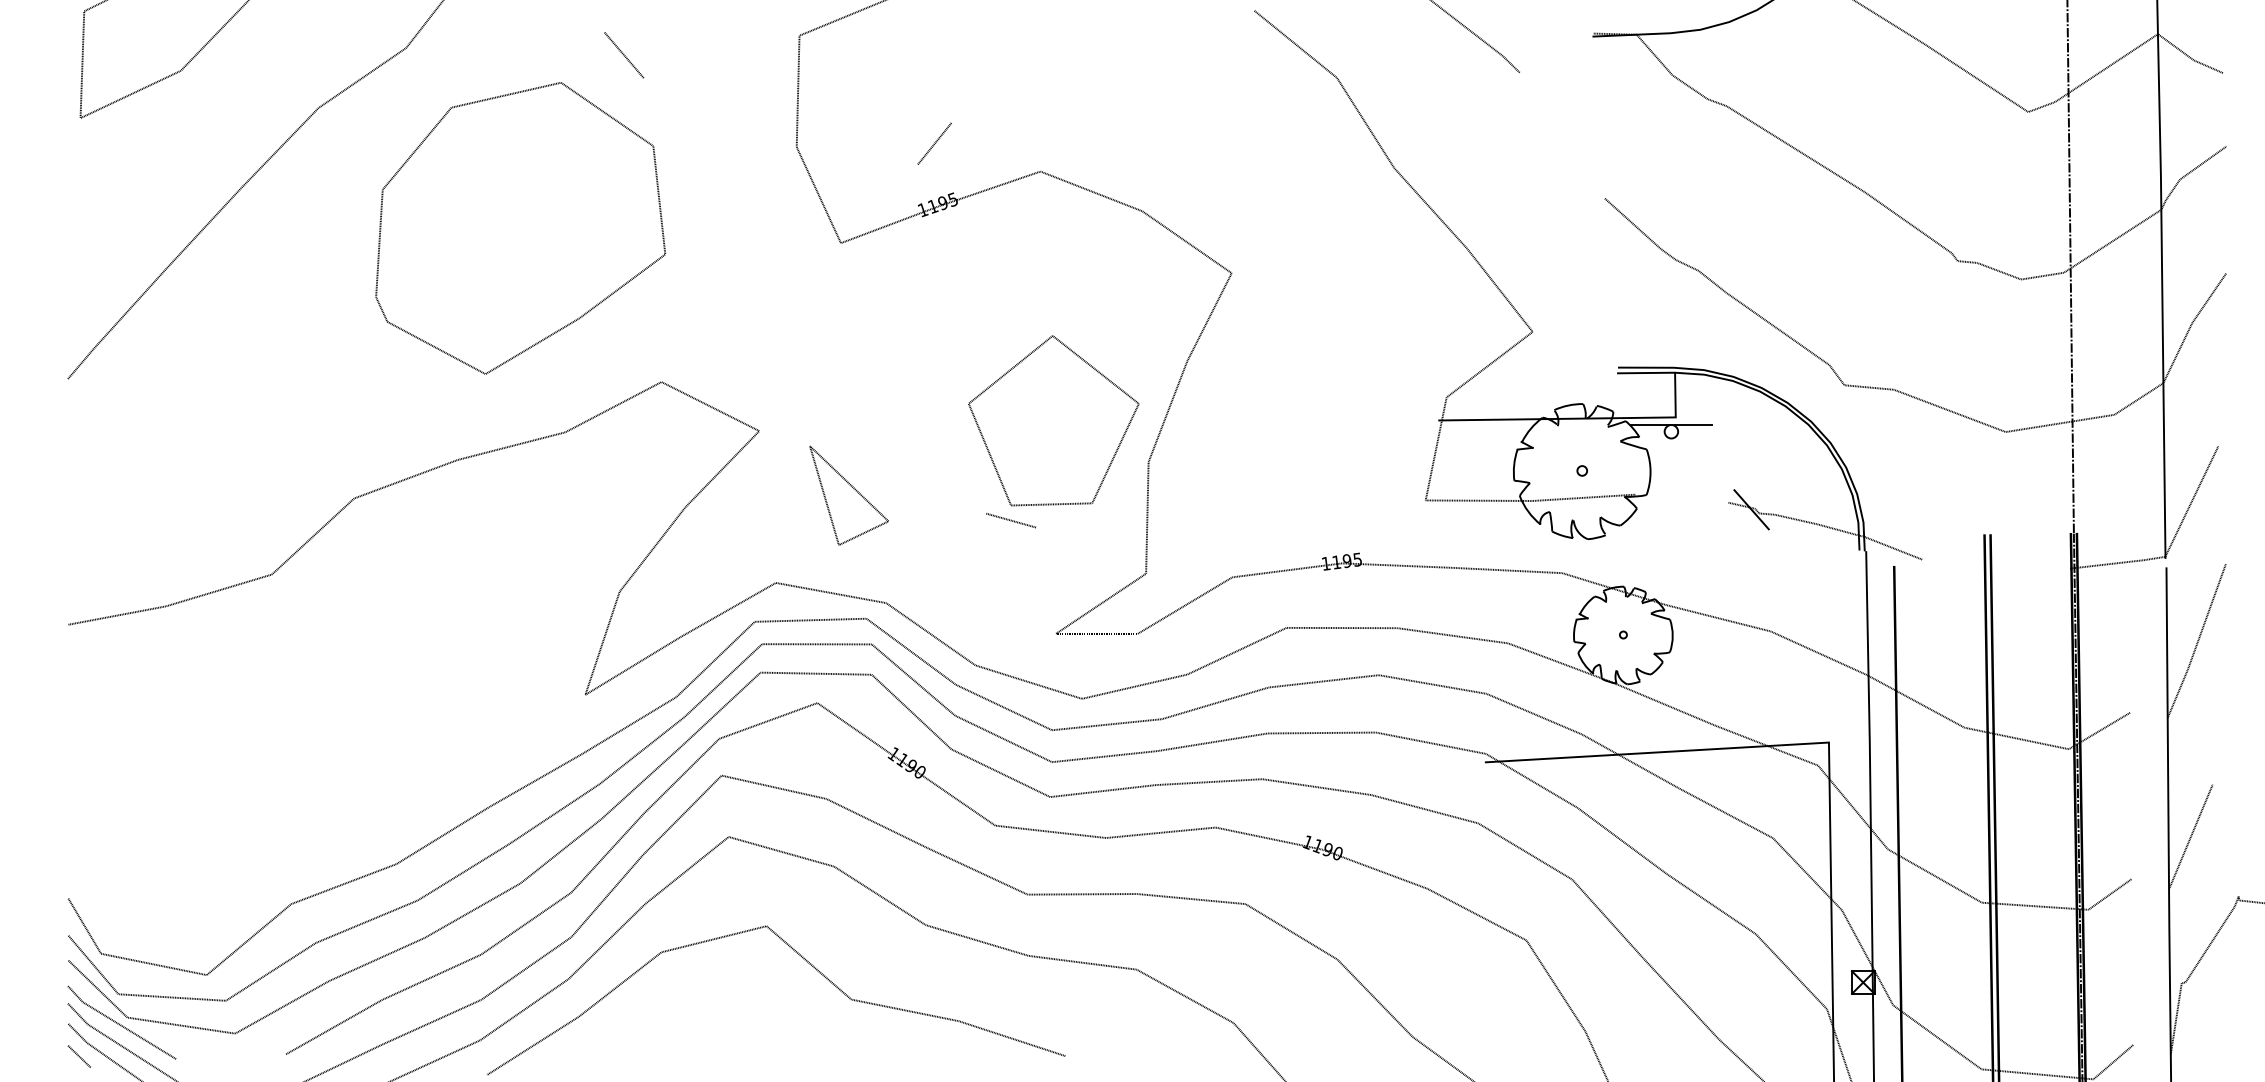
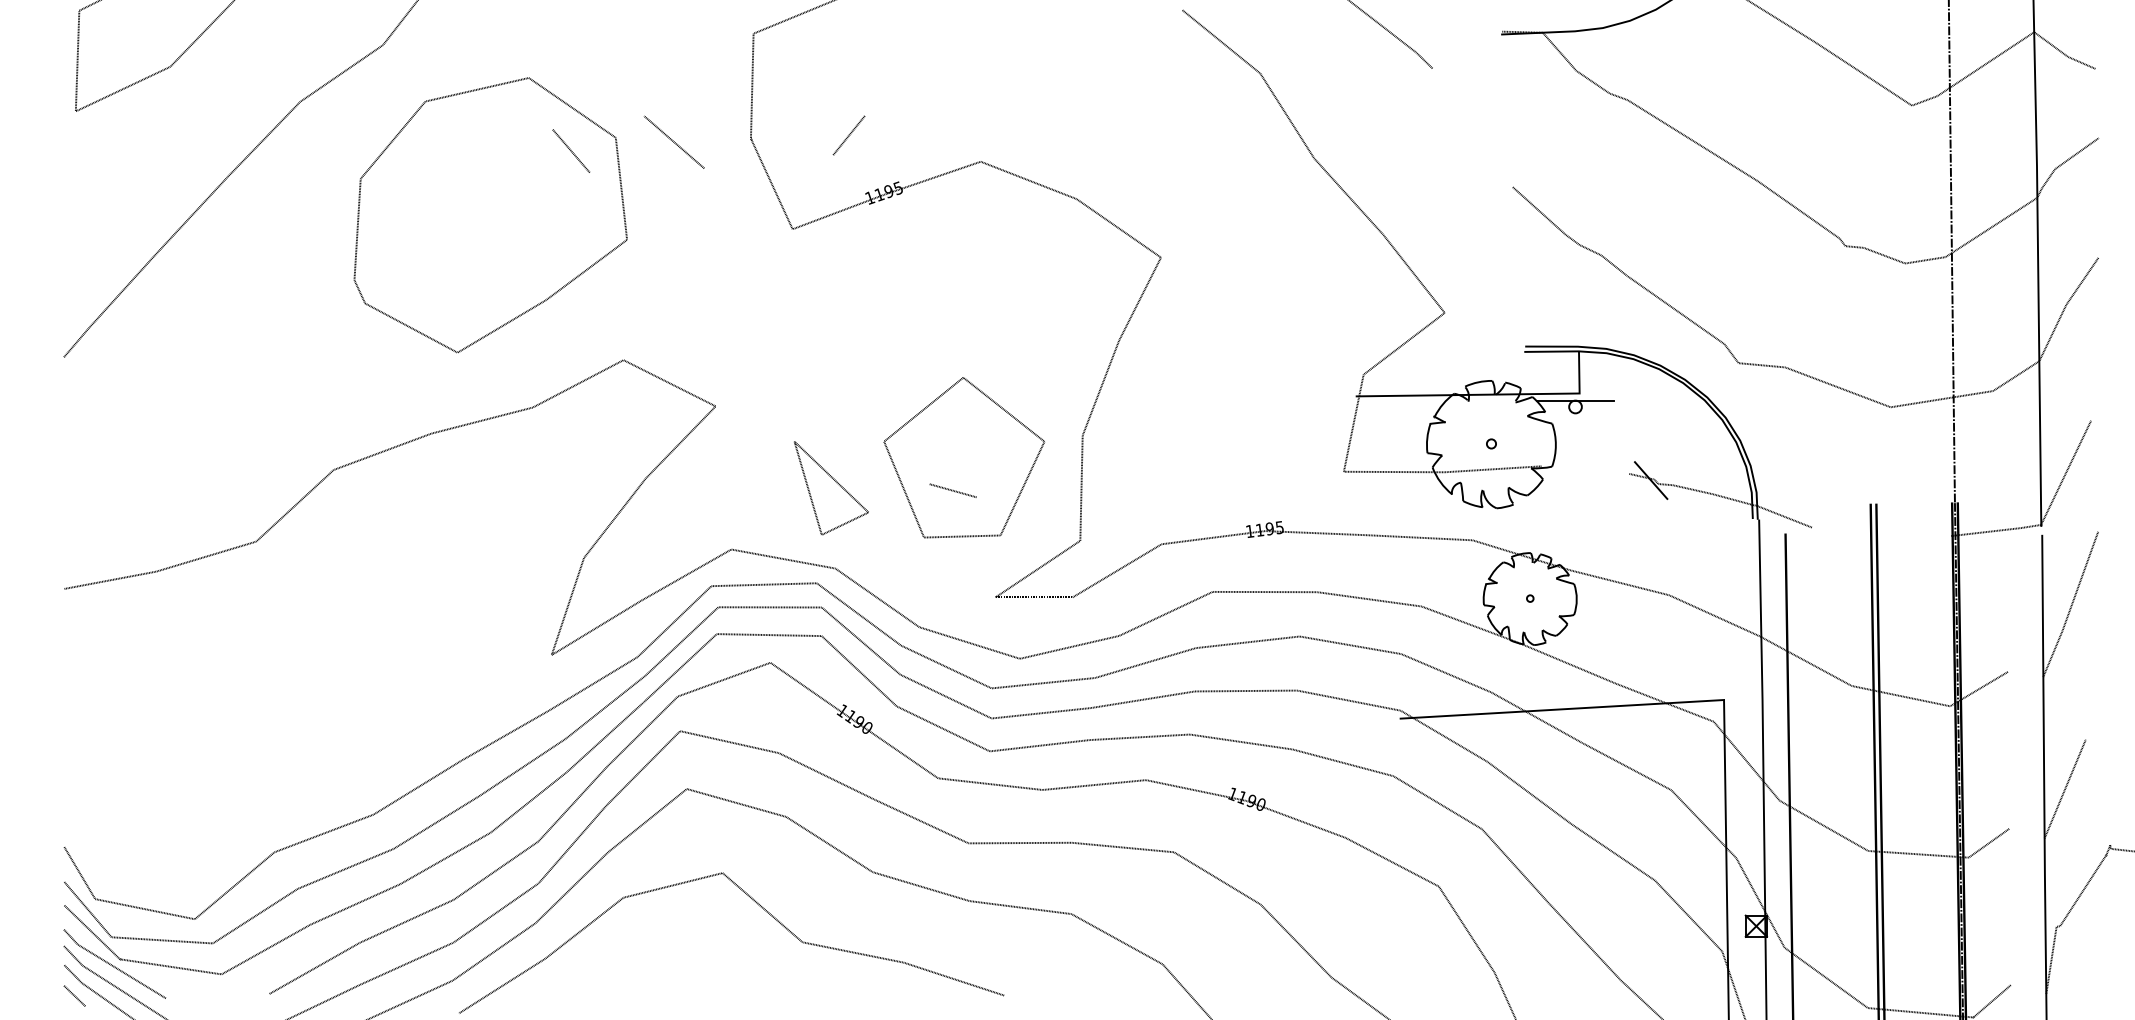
line: (624, 54) -> (571, 150), moved
line: (934, 143) -> (848, 135), moved
line: (714, 150) -> (673, 141), added
part: (1054, 420) -> (964, 457), moved
part: (849, 495) -> (831, 488), moved

